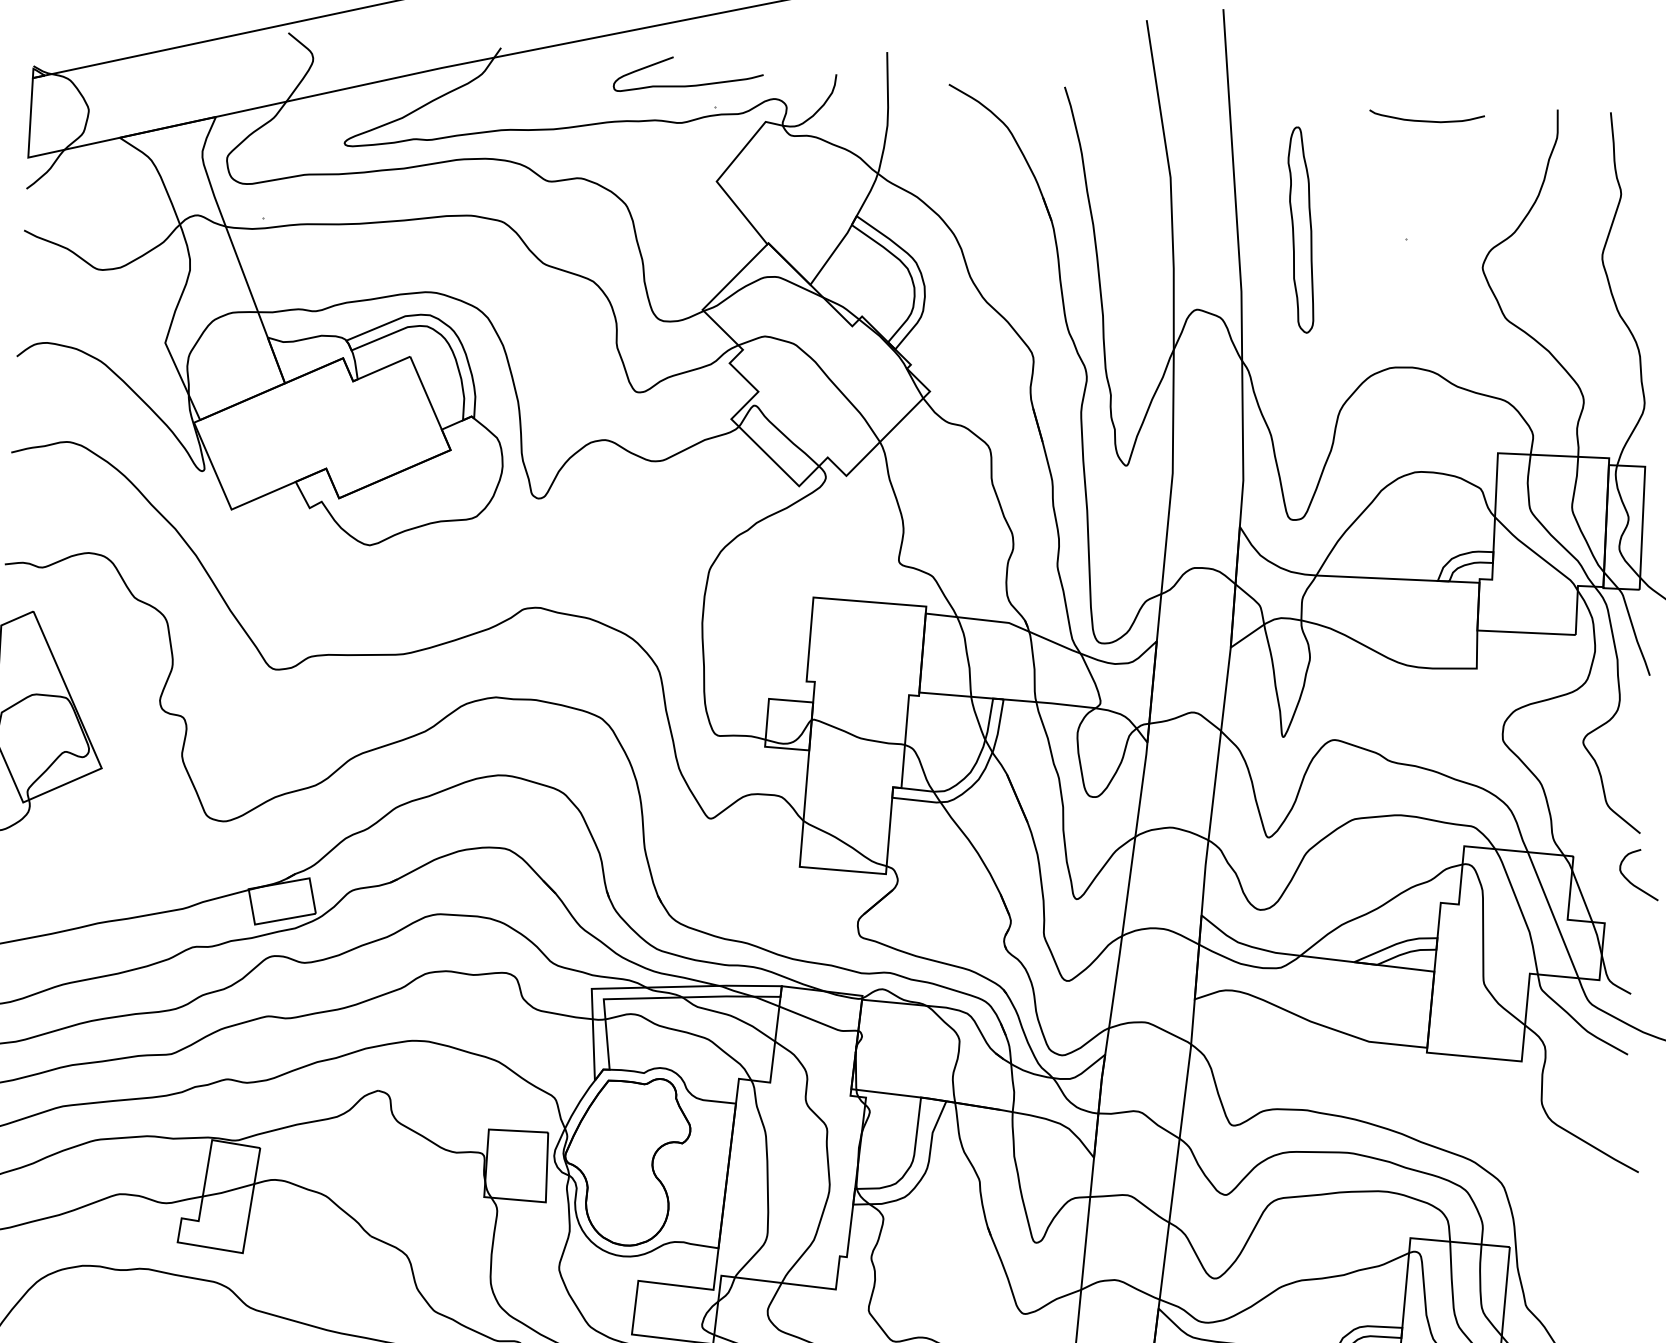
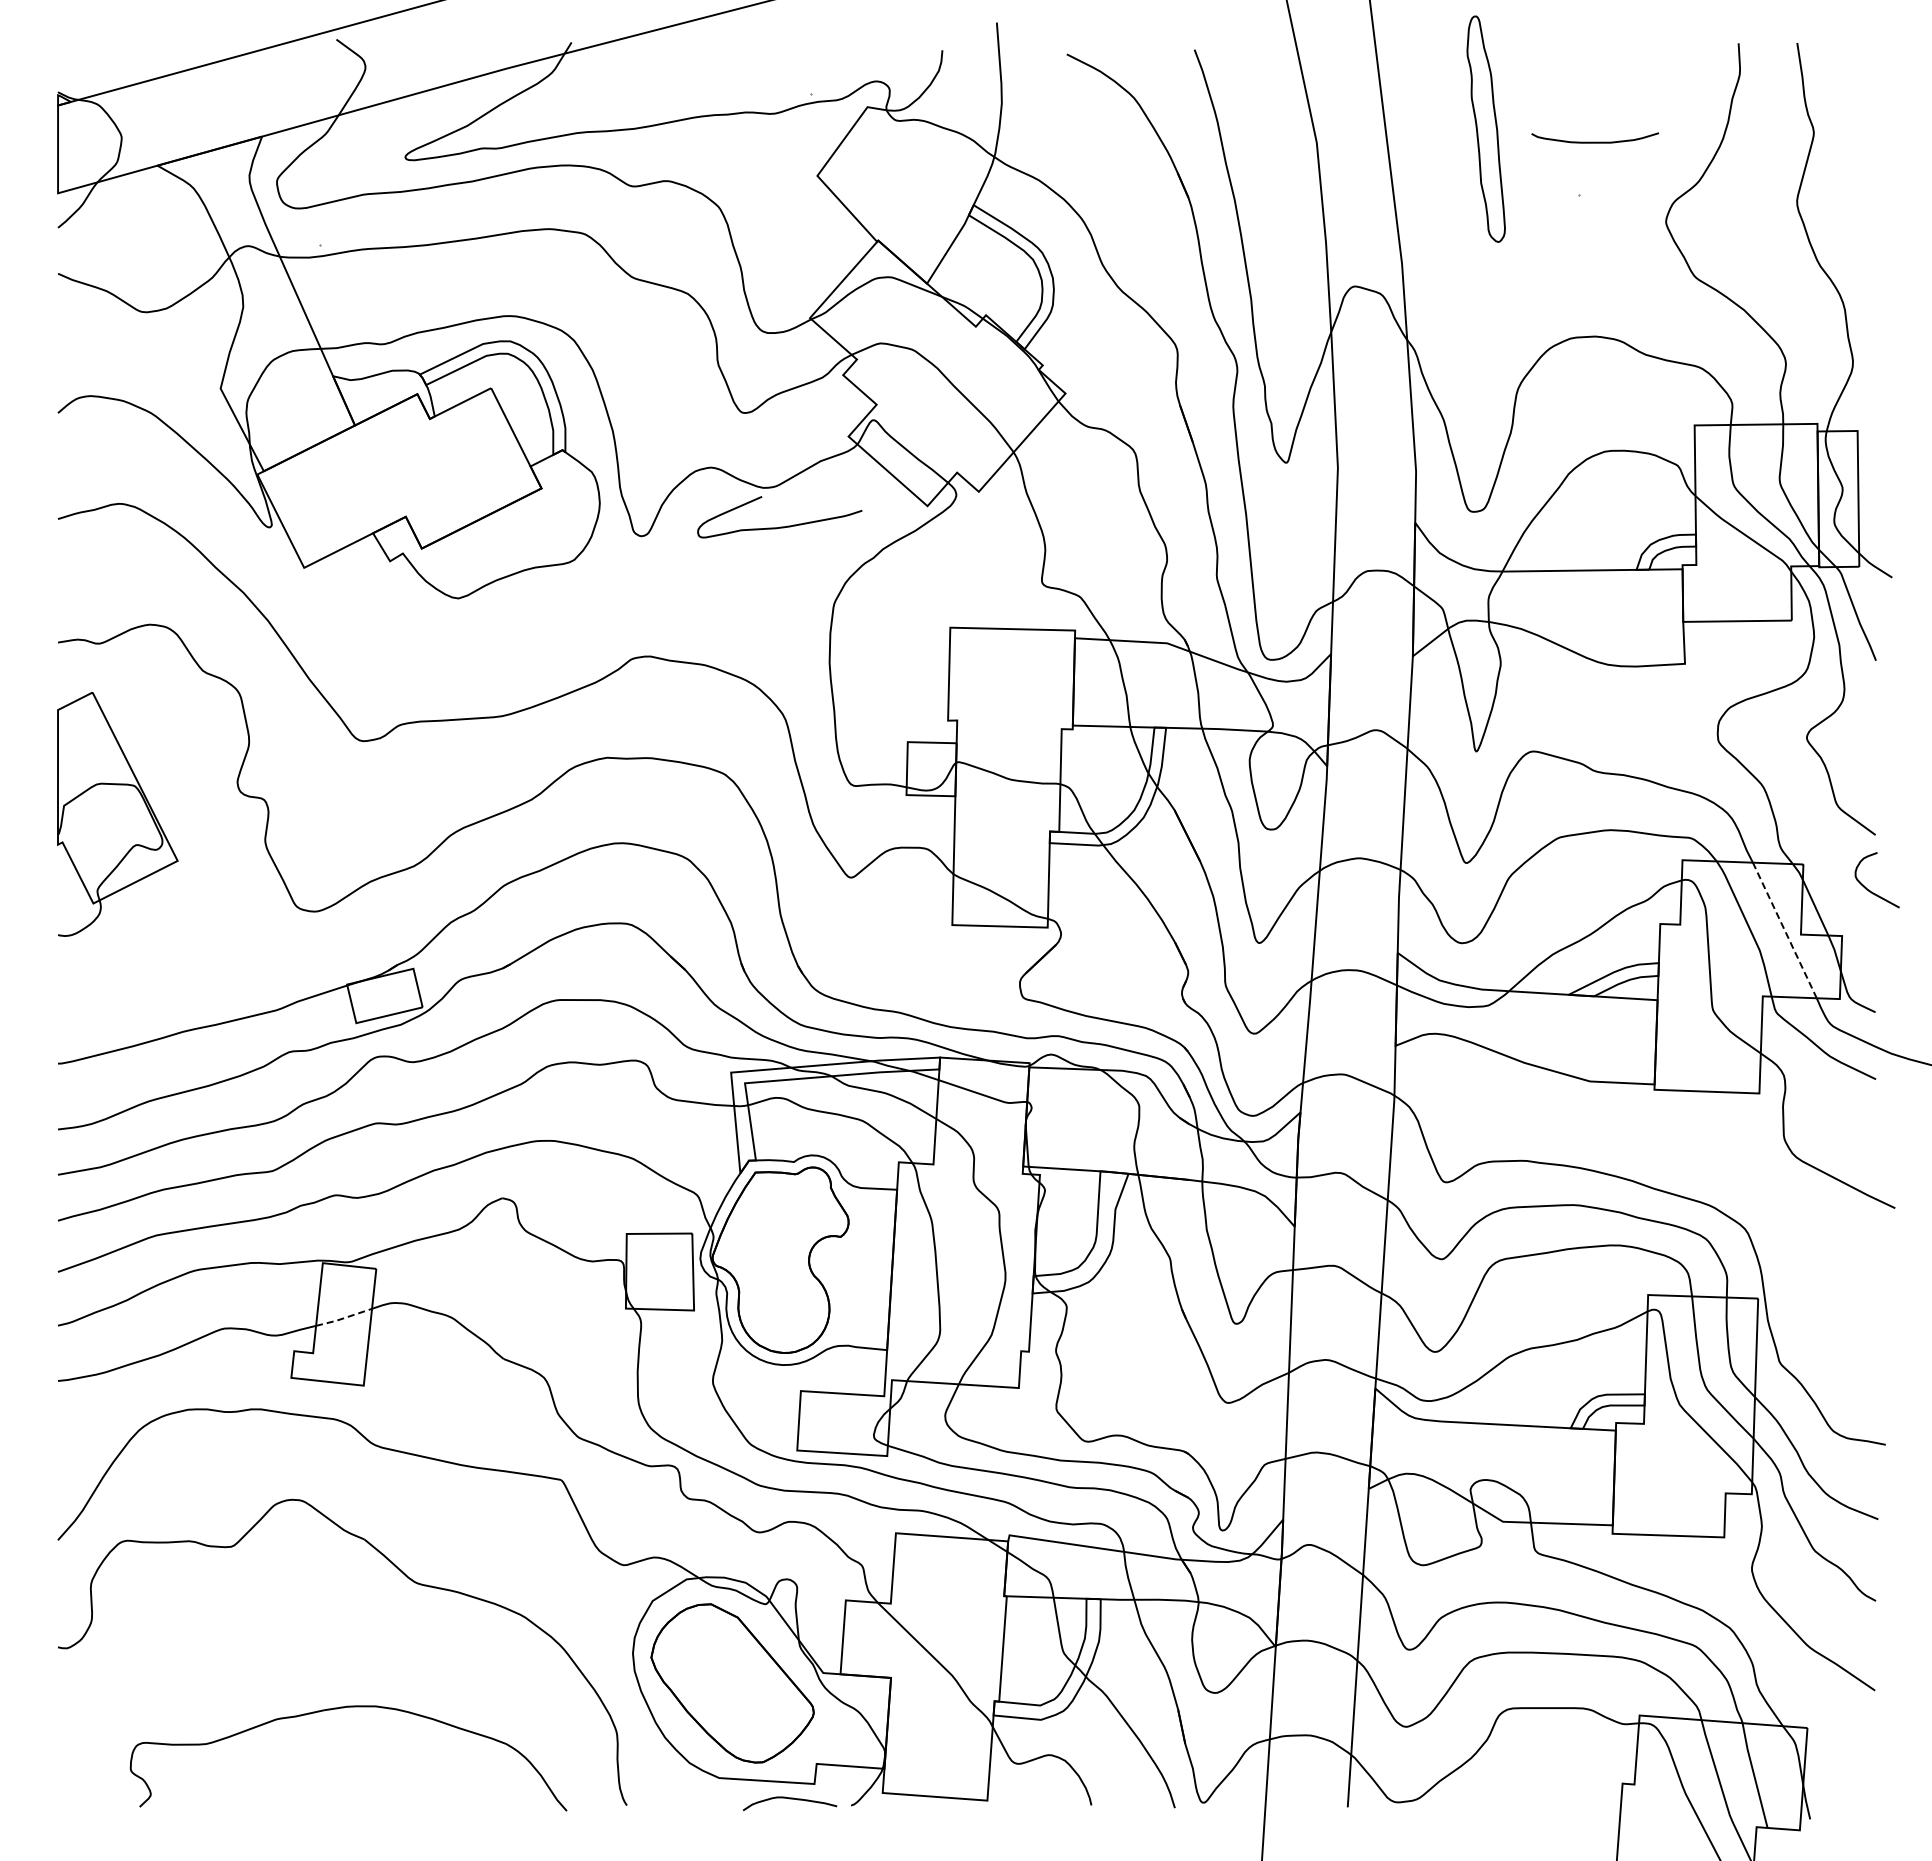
curve: (687, 85) -> (779, 526), moved
curve: (1426, 120) -> (1594, 141), moved
part: (1300, 229) -> (1485, 128), moved
line: (1552, 915) -> (1784, 930), solid -> dashed
line: (227, 1191) -> (343, 1318), solid -> dashed

